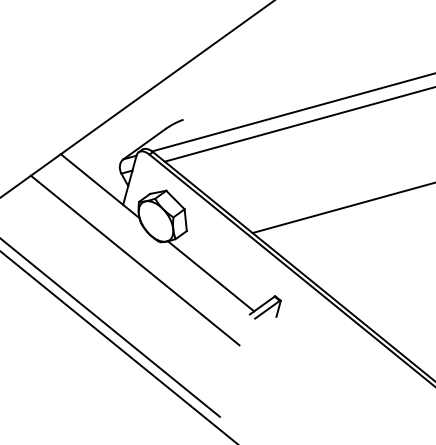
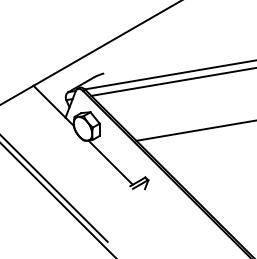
line: (134, 260) -> (68, 149), removed

